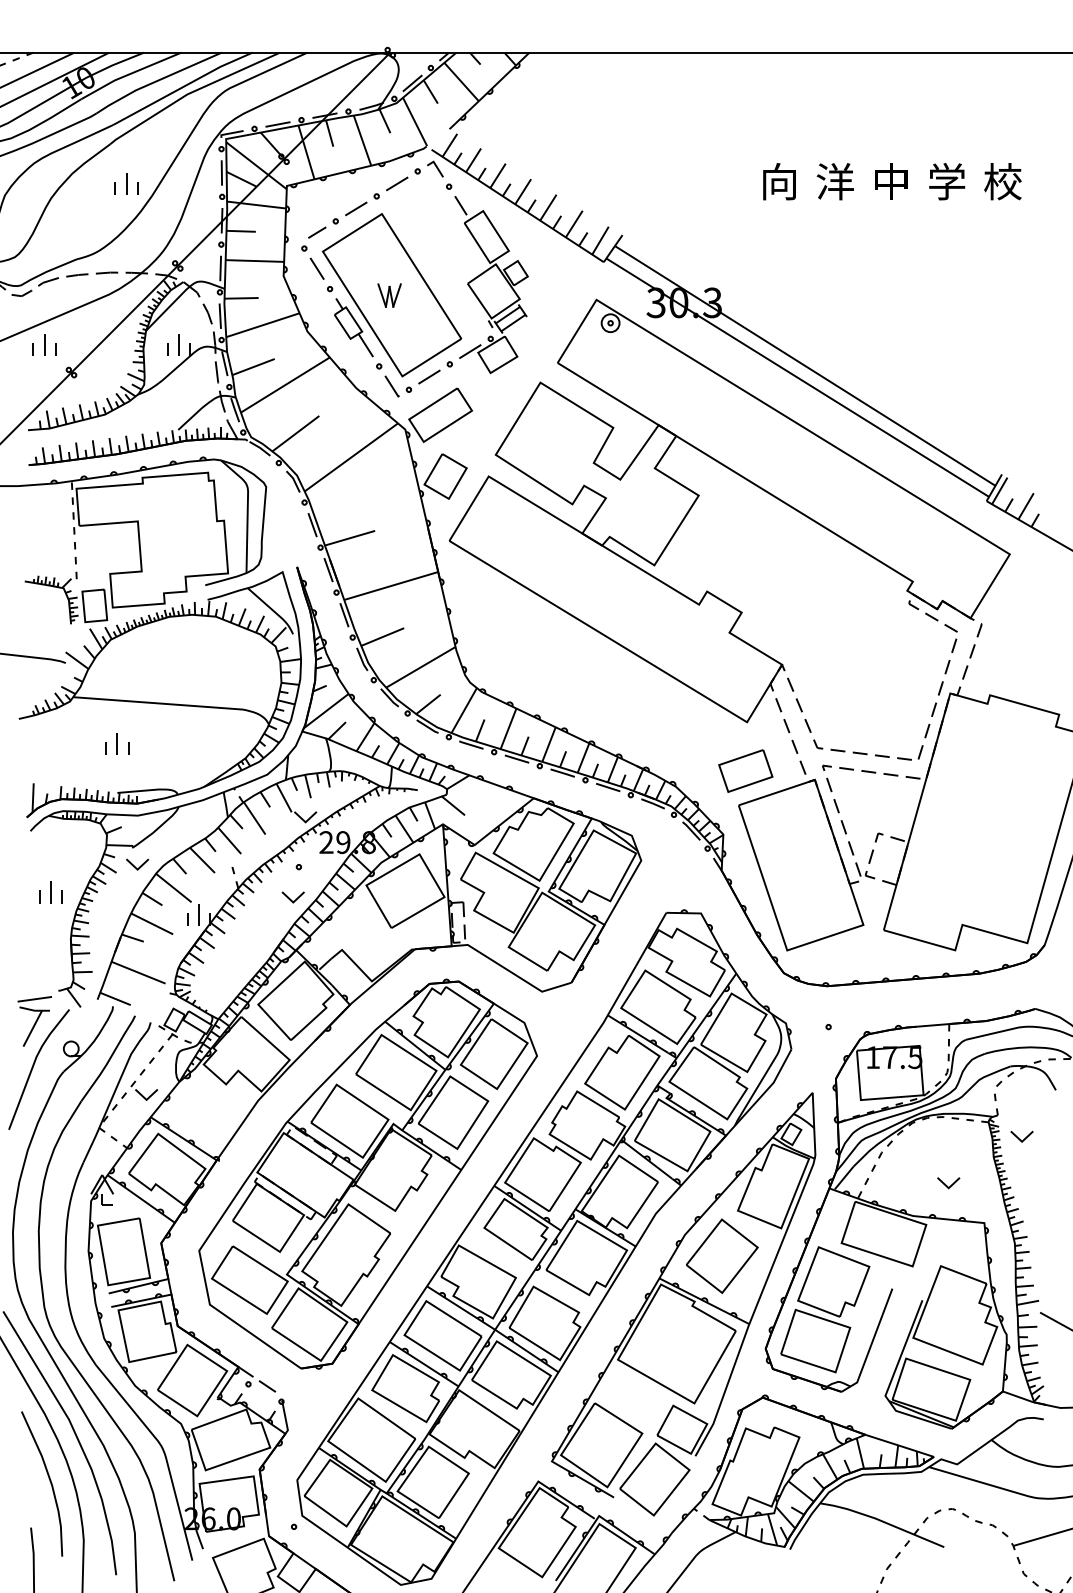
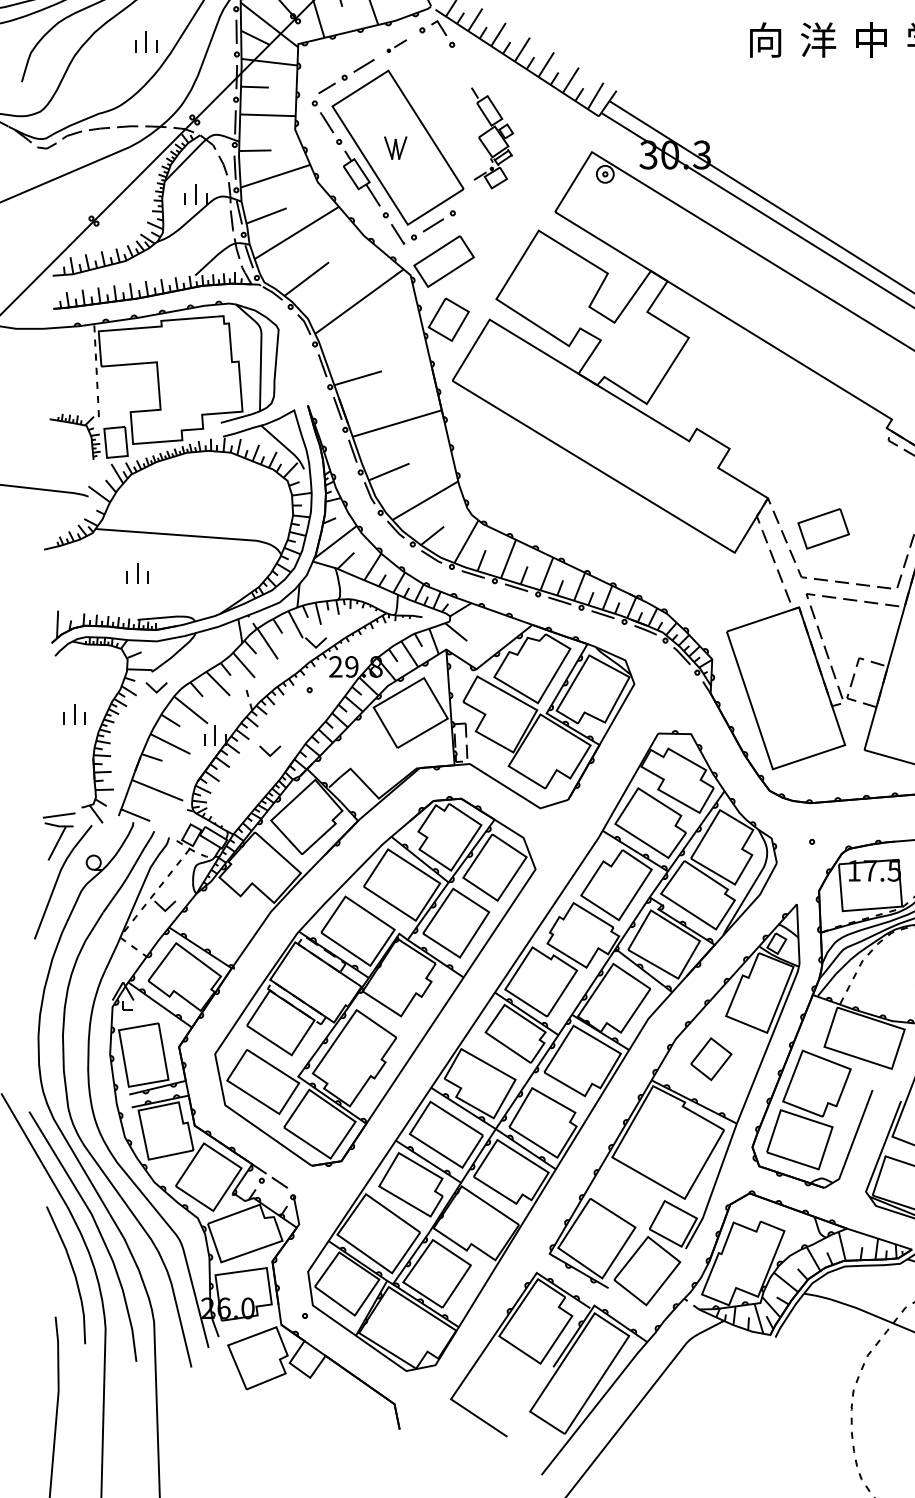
part: (390, 187) -> (396, 45), size x0.6
part: (491, 285) -> (492, 138), size x0.6
part: (44, 344) -> (68, 194), removed
part: (745, 770) -> (823, 528), moved
part: (292, 897) -> (269, 751), moved
part: (722, 1255) -> (711, 1058), size x0.6

